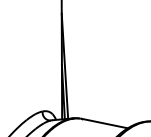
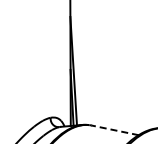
line: (104, 123) -> (114, 130), solid -> dashed

